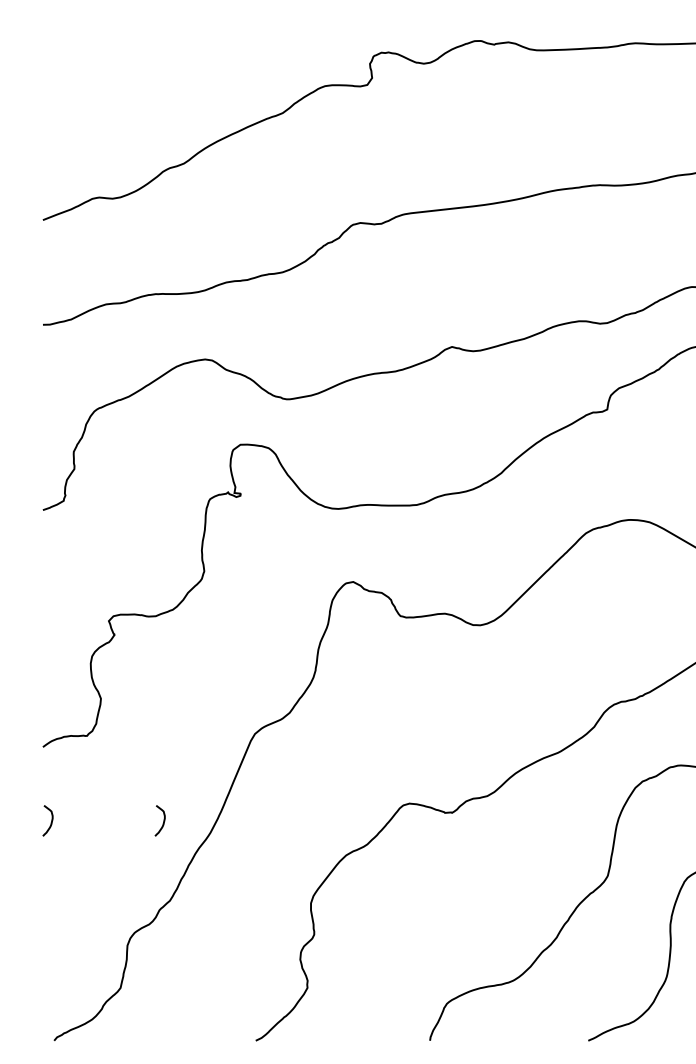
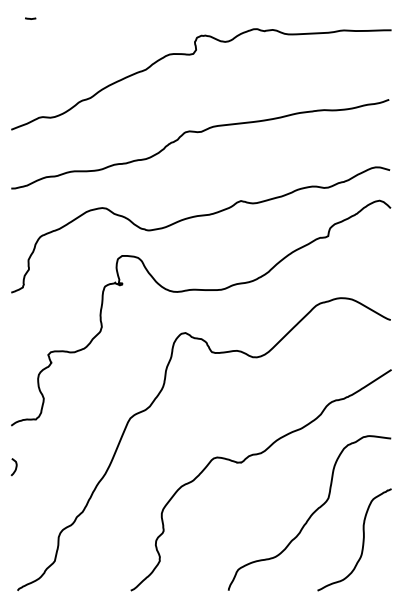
curve: (77, 22) -> (30, 18), added
curve: (162, 821) -> (78, 467), removed

